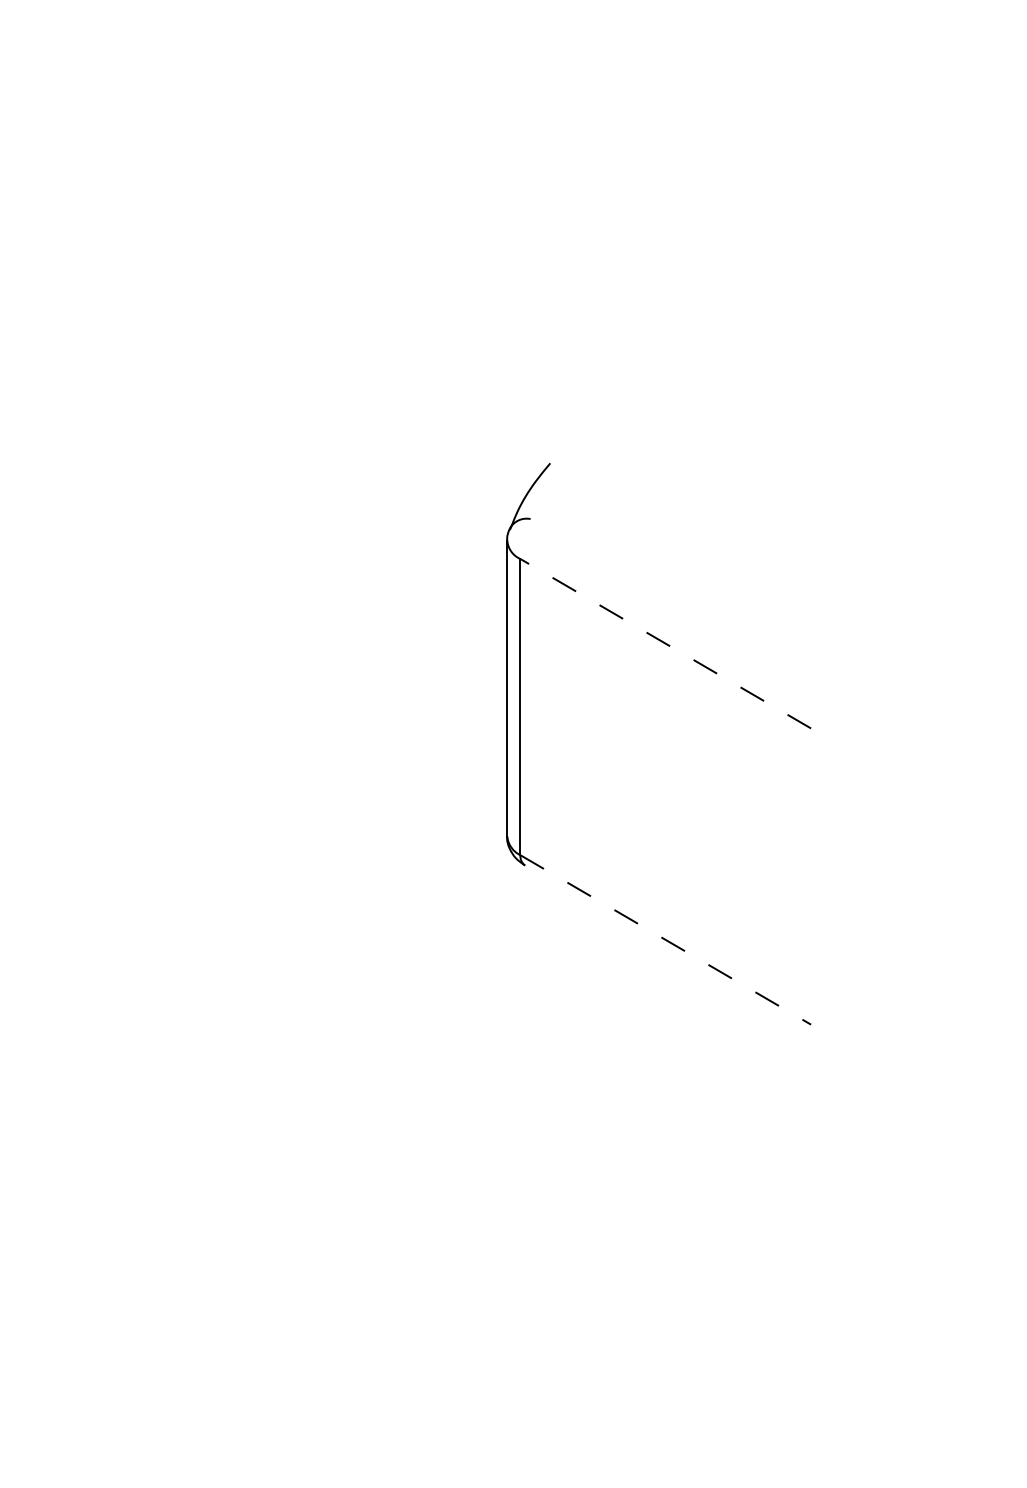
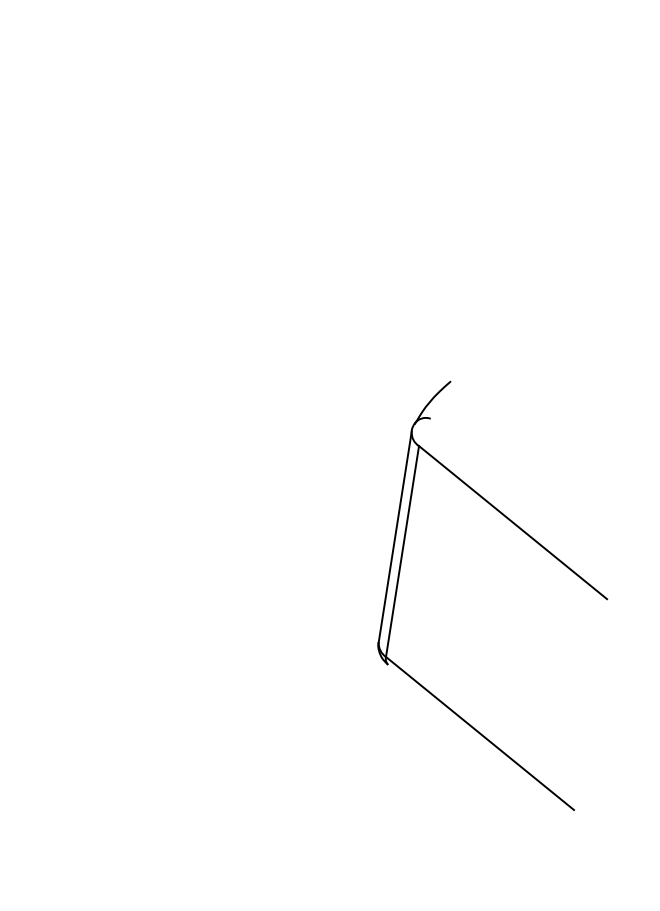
line: (665, 643) -> (512, 522), dashed -> solid
line: (666, 940) -> (480, 733), dashed -> solid

